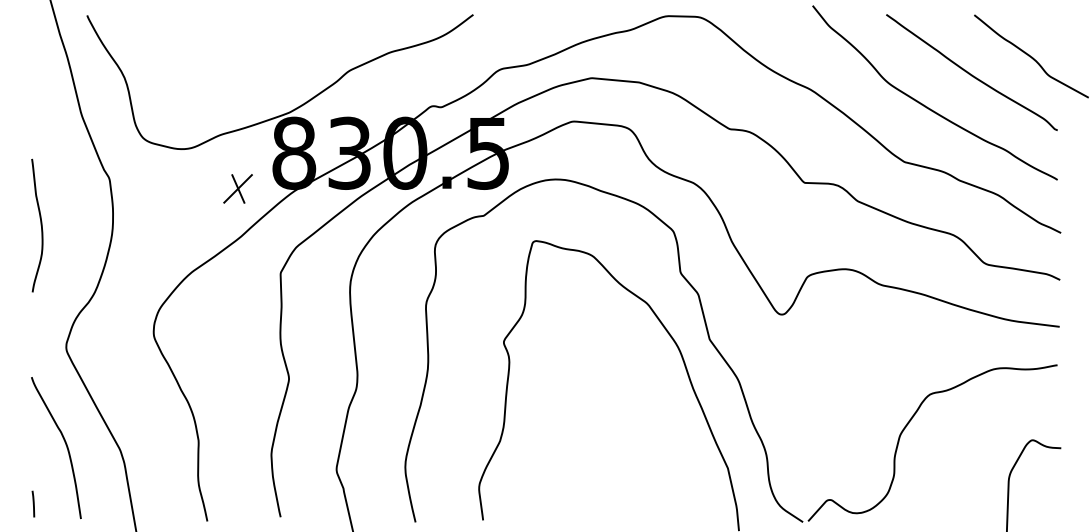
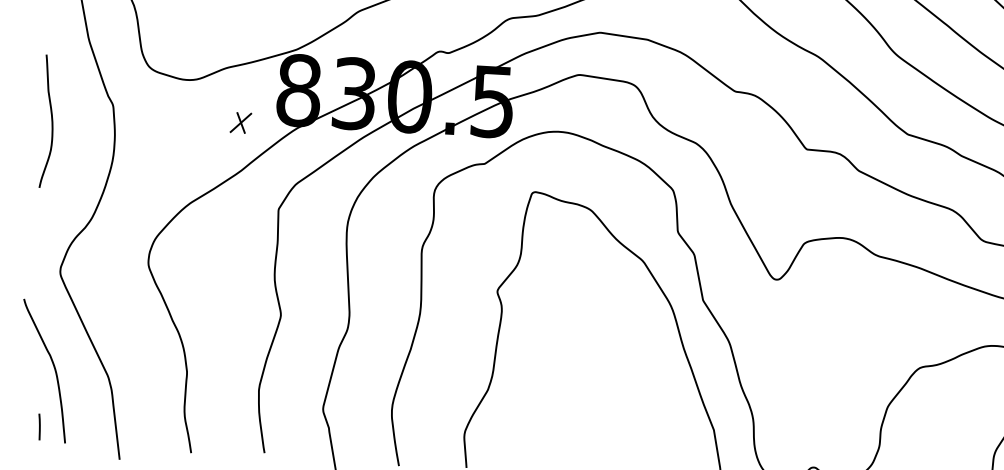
part: (237, 188) -> (240, 122), size x0.7
curve: (40, 225) -> (51, 121), moved
line: (33, 503) -> (39, 426), moved

